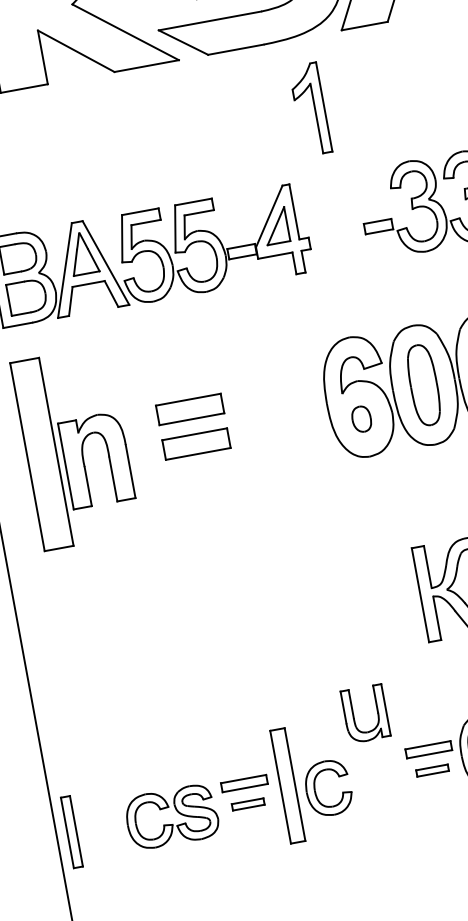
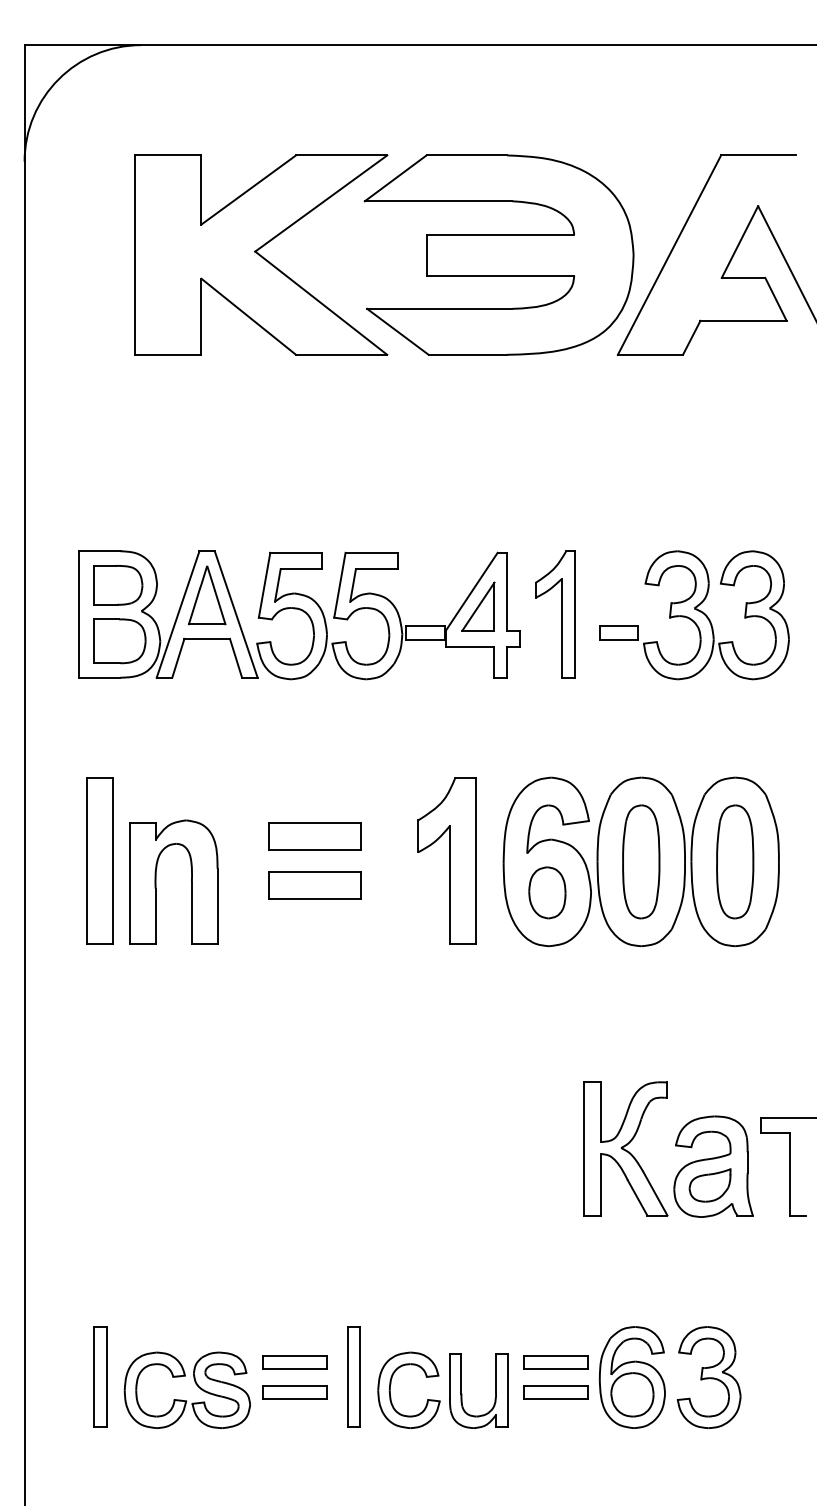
part: (310, 109) -> (555, 614), moved
part: (286, 409) -> (446, 860), added
part: (361, 418) -> (547, 892), size x1.43
part: (41, 454) -> (99, 860), size x0.62
part: (354, 717) -> (462, 1393), moved
part: (432, 770) -> (555, 1392), size x1.43
part: (287, 785) -> (353, 1376), size x0.62
part: (247, 804) -> (294, 1392), size x1.43
part: (71, 831) -> (100, 1376), moved

